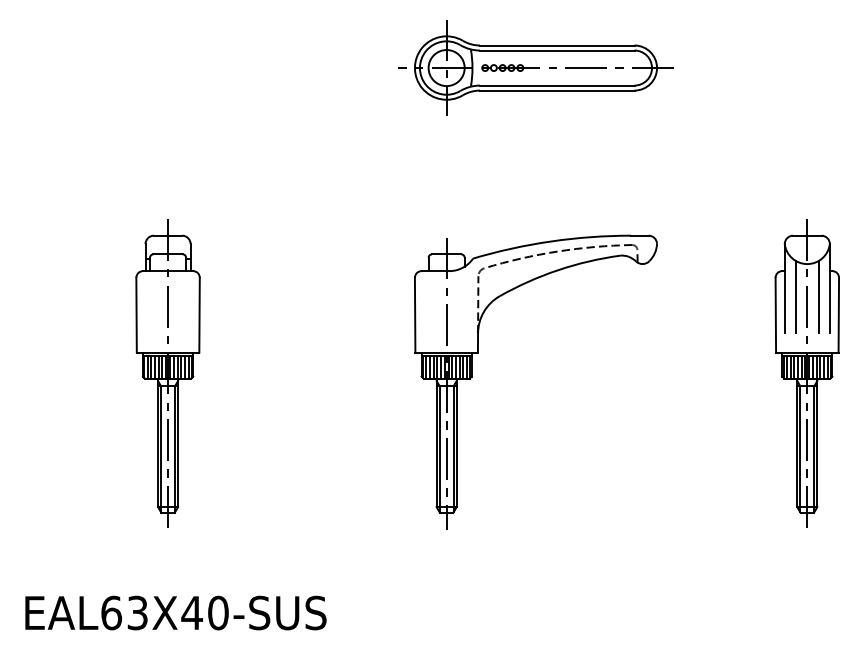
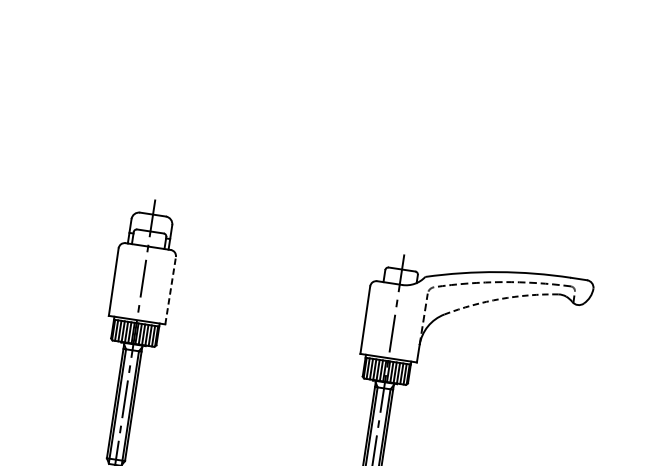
part: (535, 67) -> (507, 112), removed
arc: (558, 270) -> (500, 299), solid -> dashed
line: (199, 314) -> (170, 290), solid -> dashed

